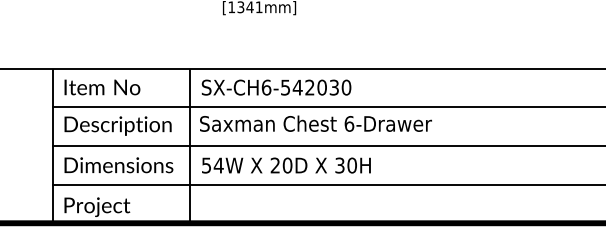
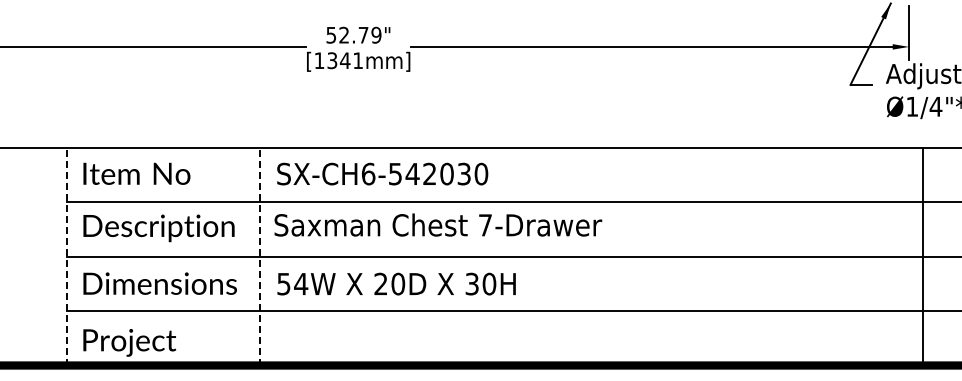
text: (349, 124) -> (485, 225), 6-Drawer -> 7-Drawer
line: (52, 146) -> (66, 256), solid -> dashed
line: (189, 146) -> (260, 256), solid -> dashed

